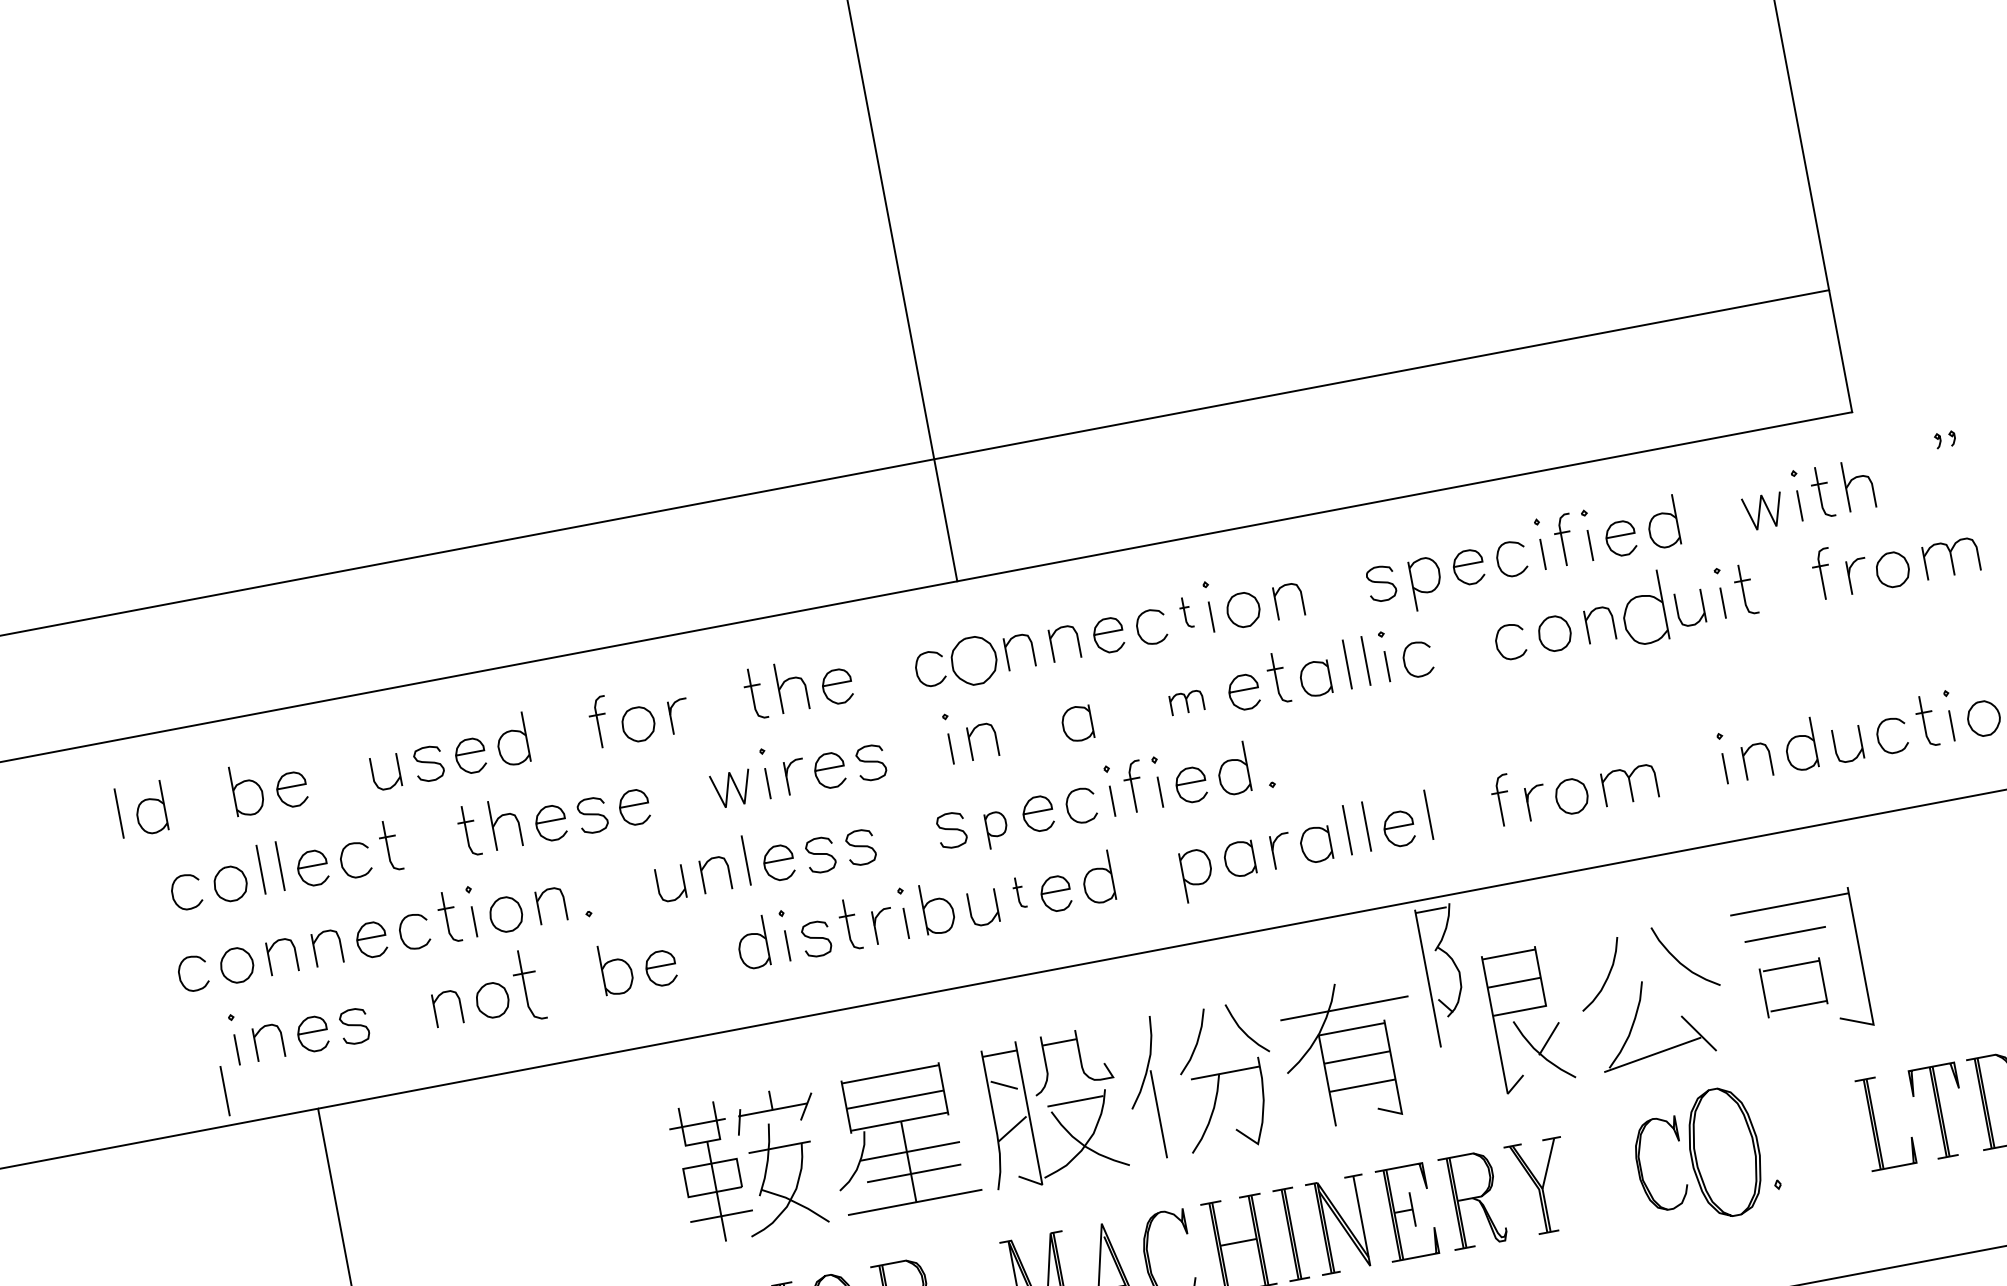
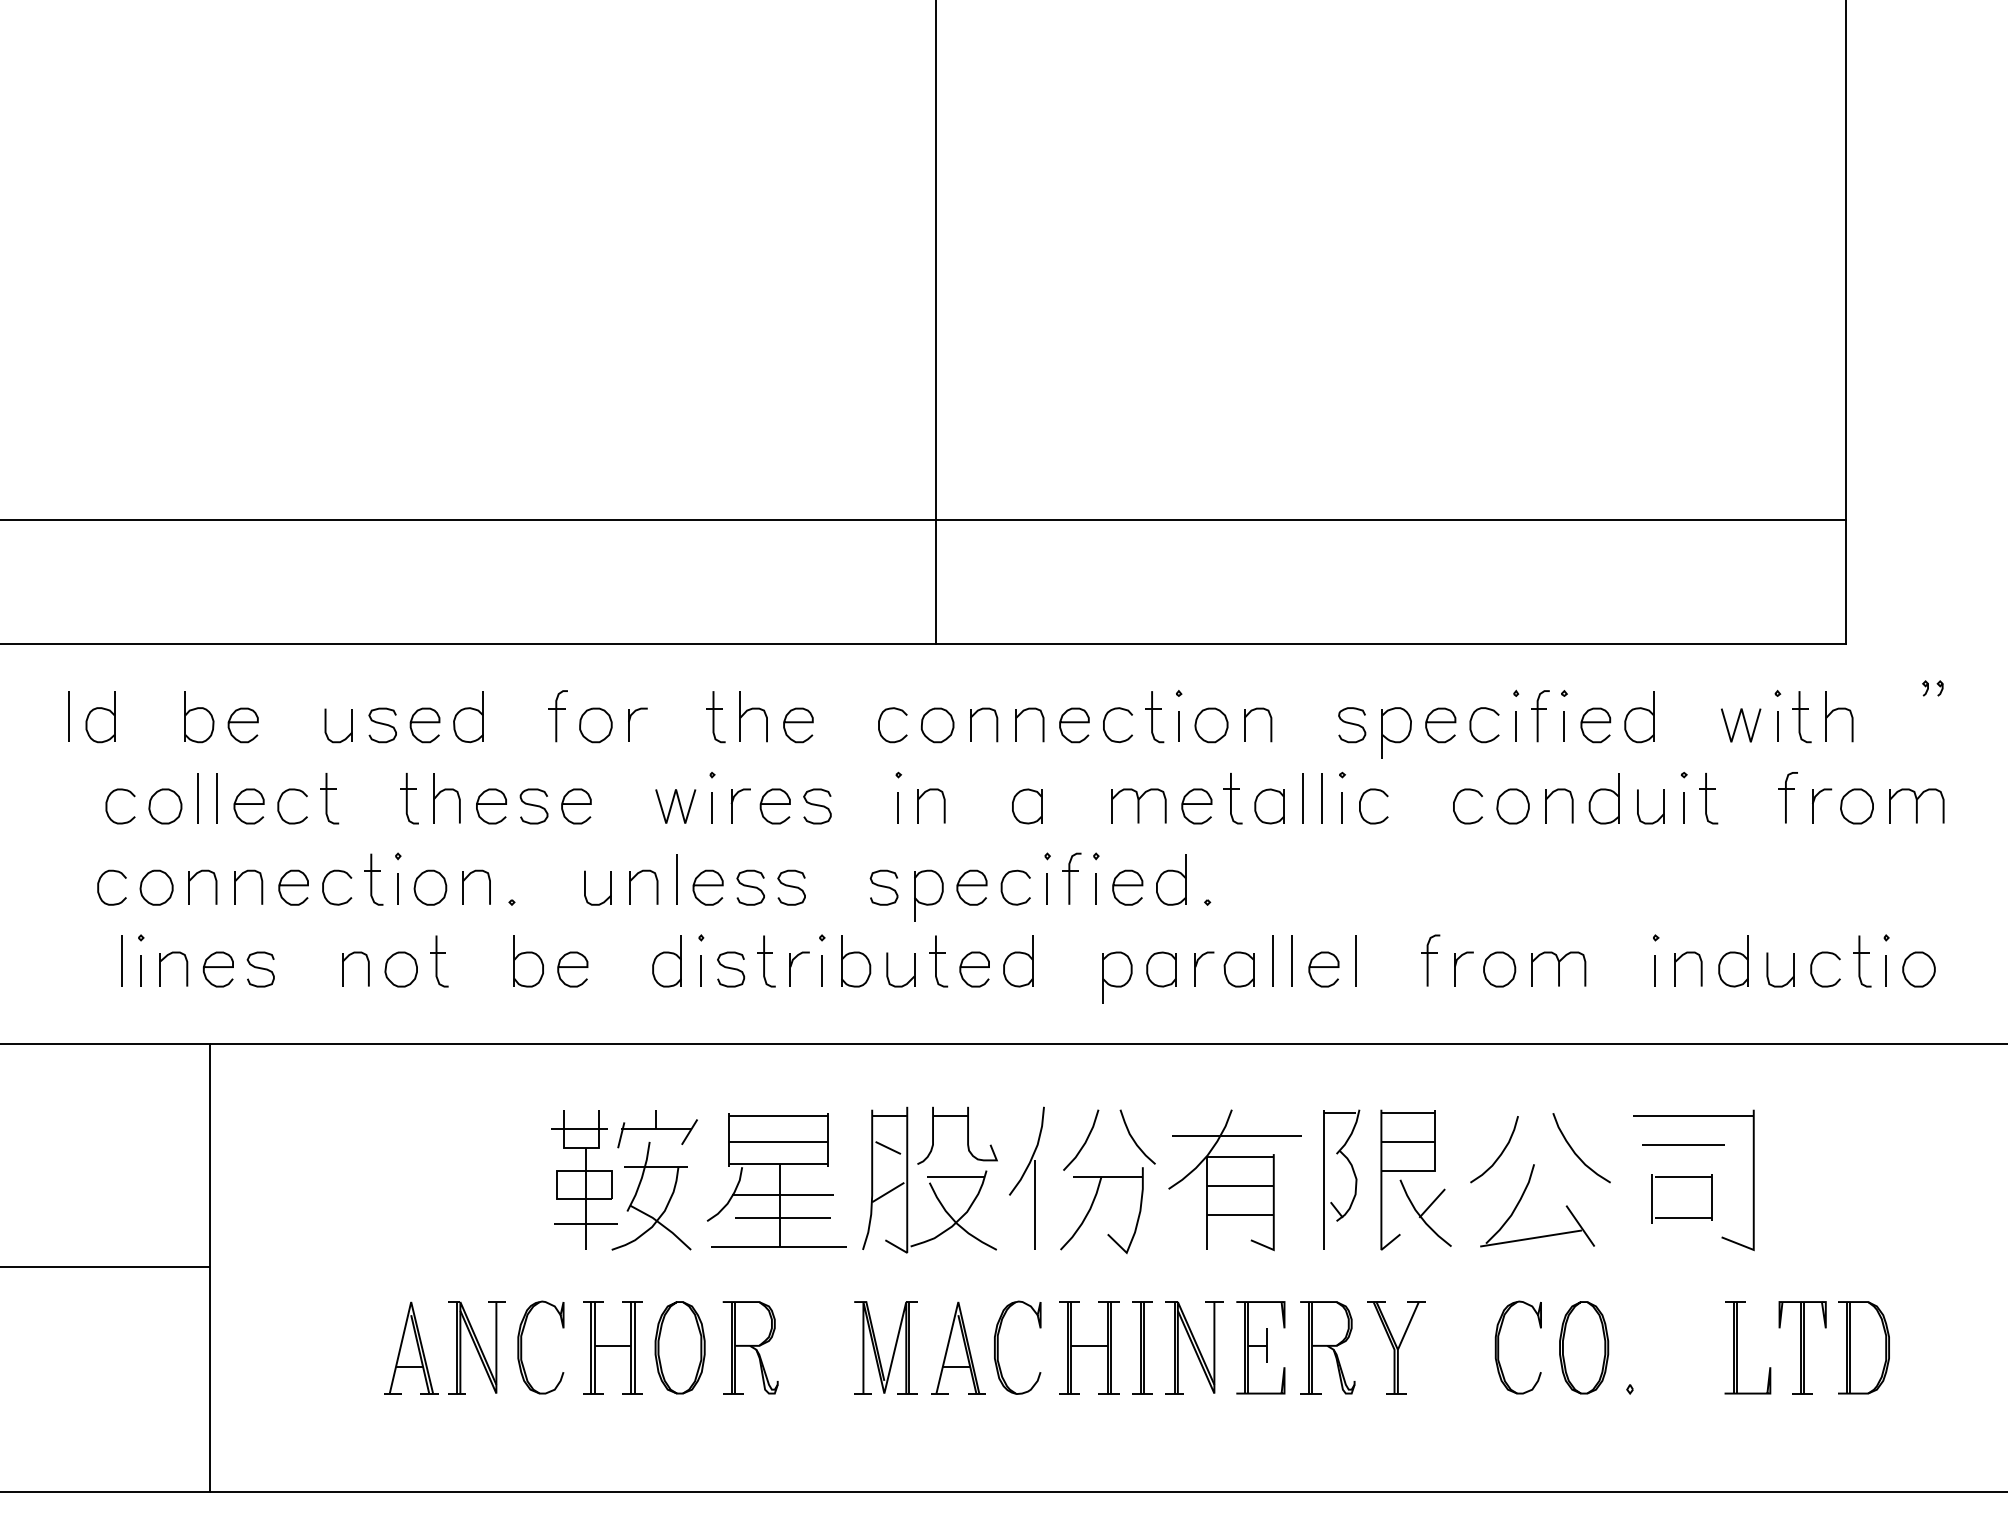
part: (1642, 609) -> (1603, 798), size x0.71
part: (1185, 612) -> (1154, 717), size x1.67
part: (974, 660) -> (937, 725), size x0.71
part: (1186, 702) -> (1138, 805), size x1.67
part: (996, 829) -> (928, 895), size x1.43
part: (1019, 892) -> (938, 961), size x1.67
part: (1455, 967) -> (1353, 1174), moved
part: (528, 985) -> (439, 961), size x0.71
line: (224, 1090) -> (121, 960), moved
part: (1725, 1152) -> (1584, 1347), size x0.71

